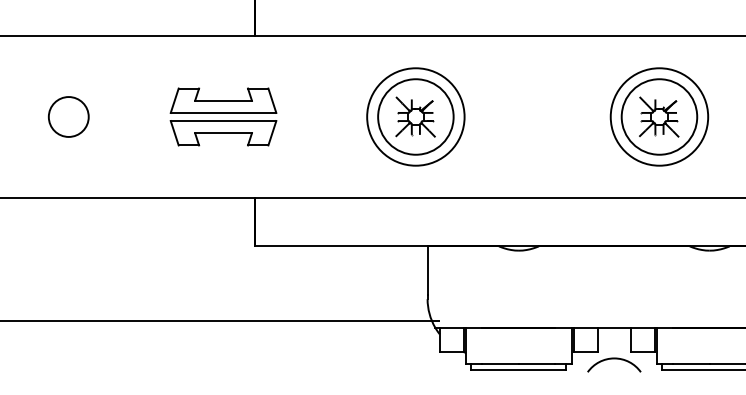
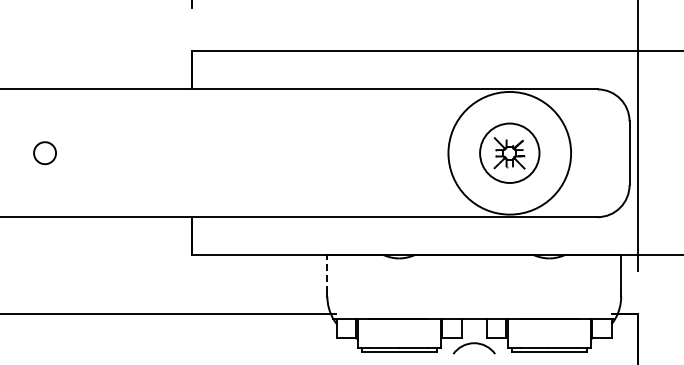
circle: (68, 115) -> (44, 152), size x0.7
part: (223, 115) -> (166, 152), removed
circle: (659, 115) -> (509, 152), size x1.6
part: (415, 117) -> (317, 153), removed
line: (427, 269) -> (327, 273), solid -> dashed

